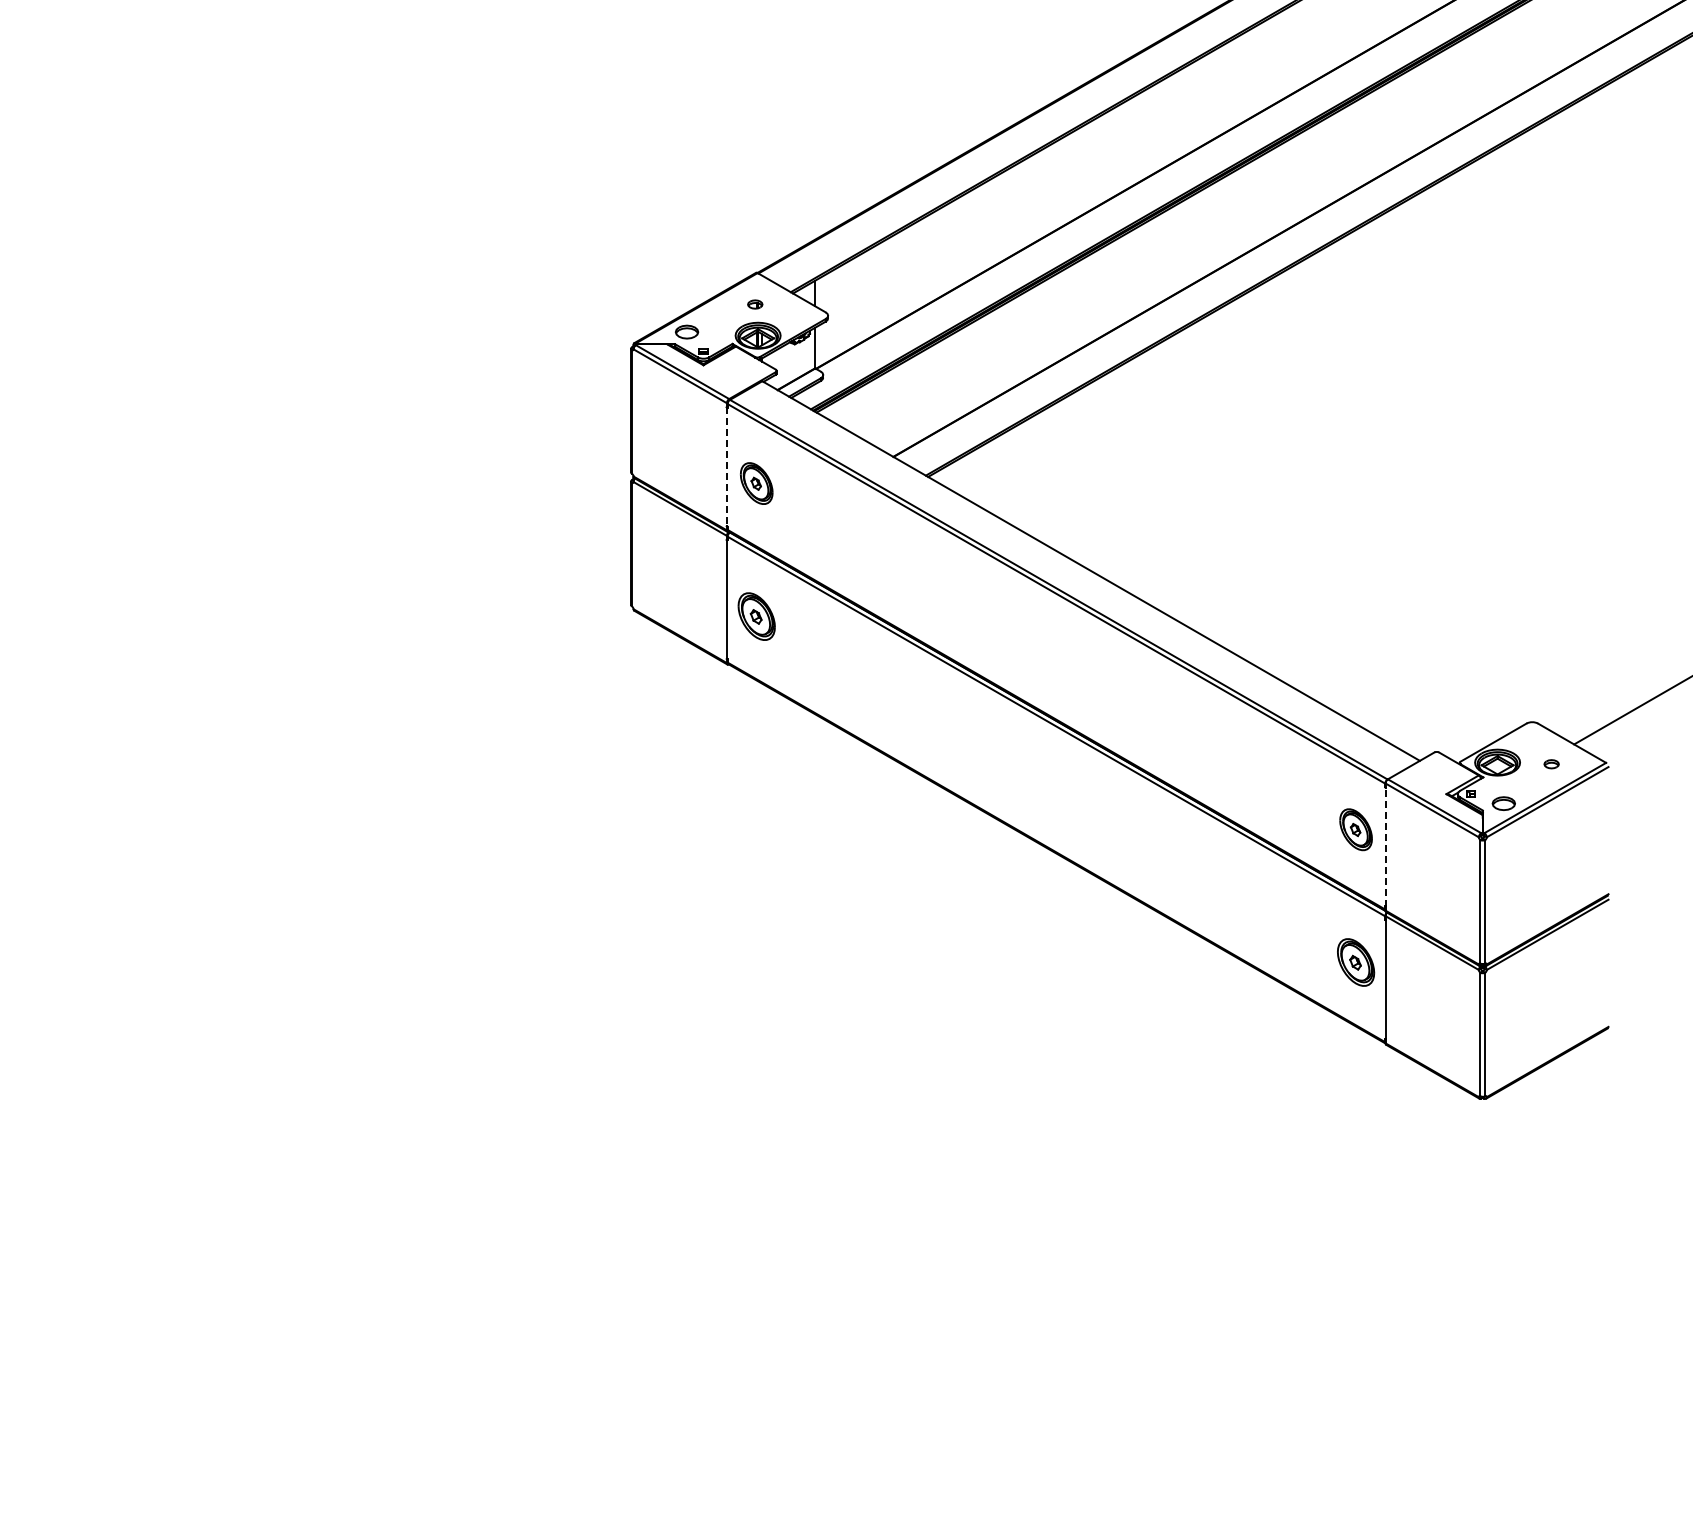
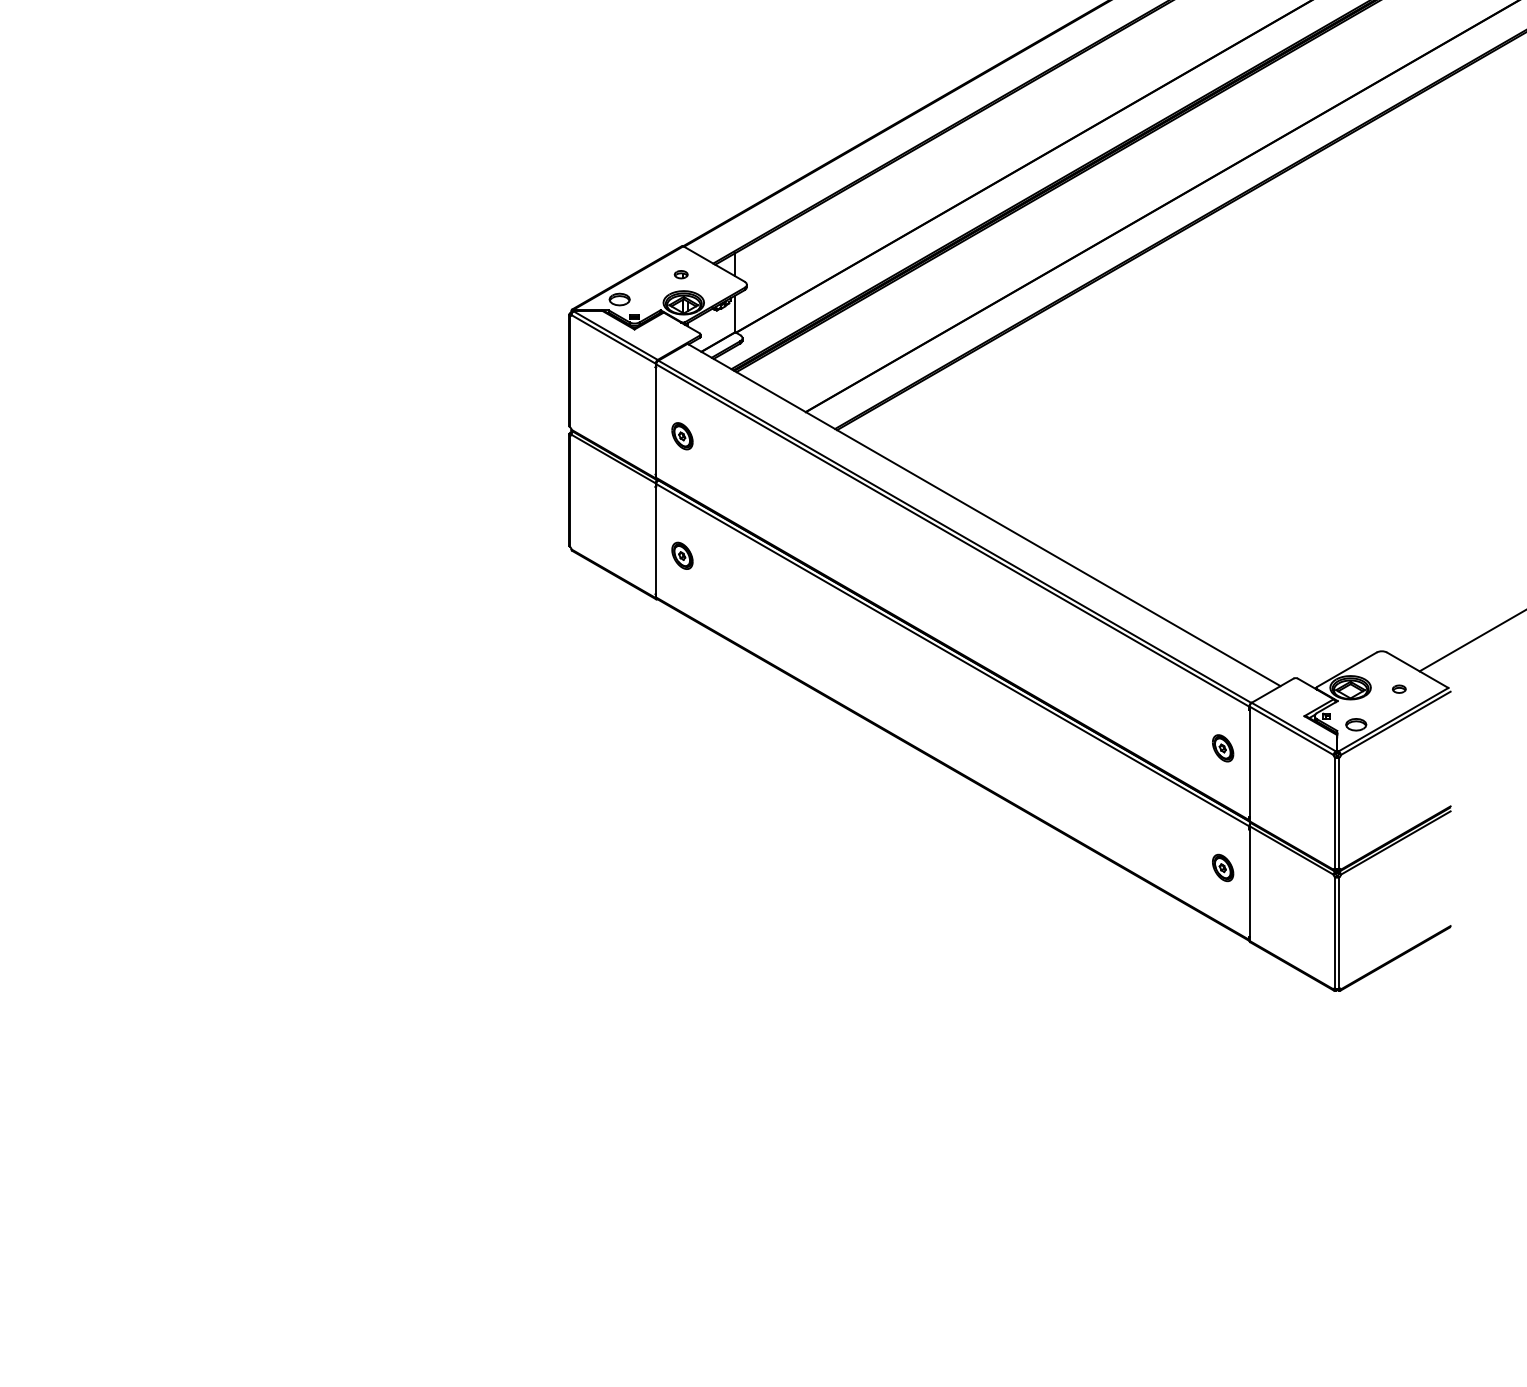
line: (726, 467) -> (655, 421), dashed -> solid
part: (756, 483) -> (682, 436), size x0.71
part: (756, 615) -> (682, 555), size x0.62
part: (1356, 829) -> (1223, 748), size x0.71
line: (1385, 846) -> (1249, 763), dashed -> solid
part: (1356, 962) -> (1223, 867), size x0.62

